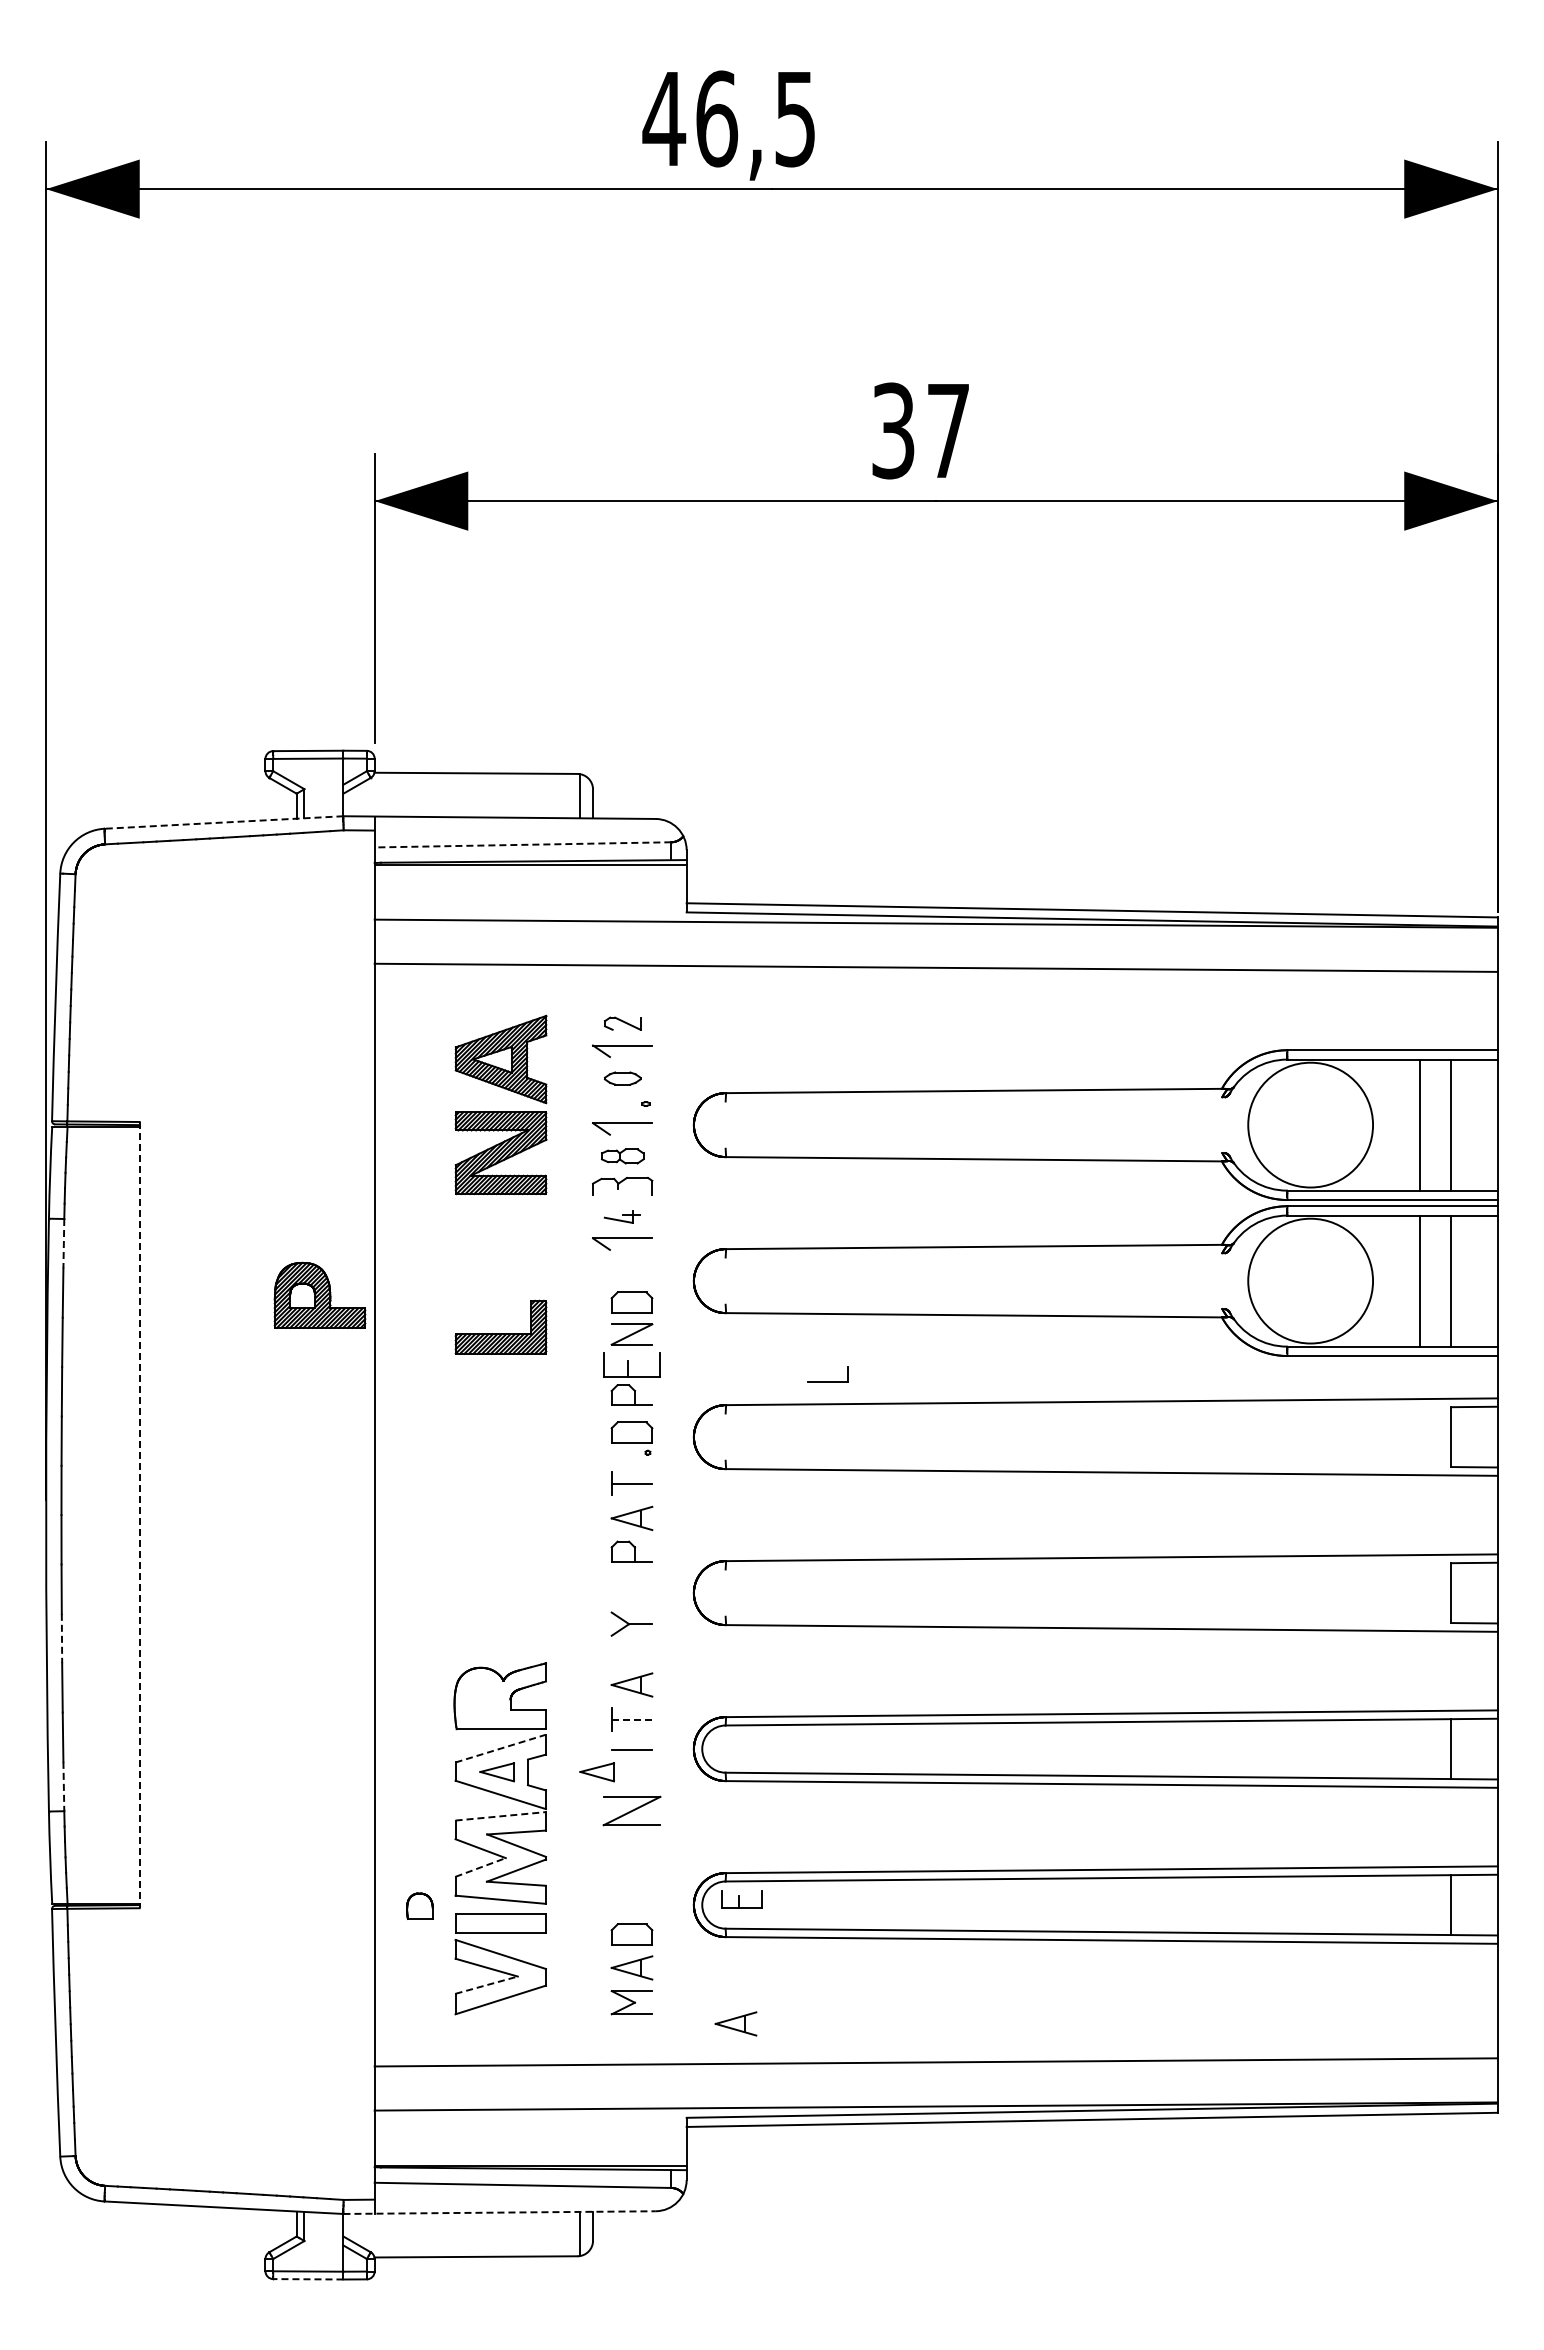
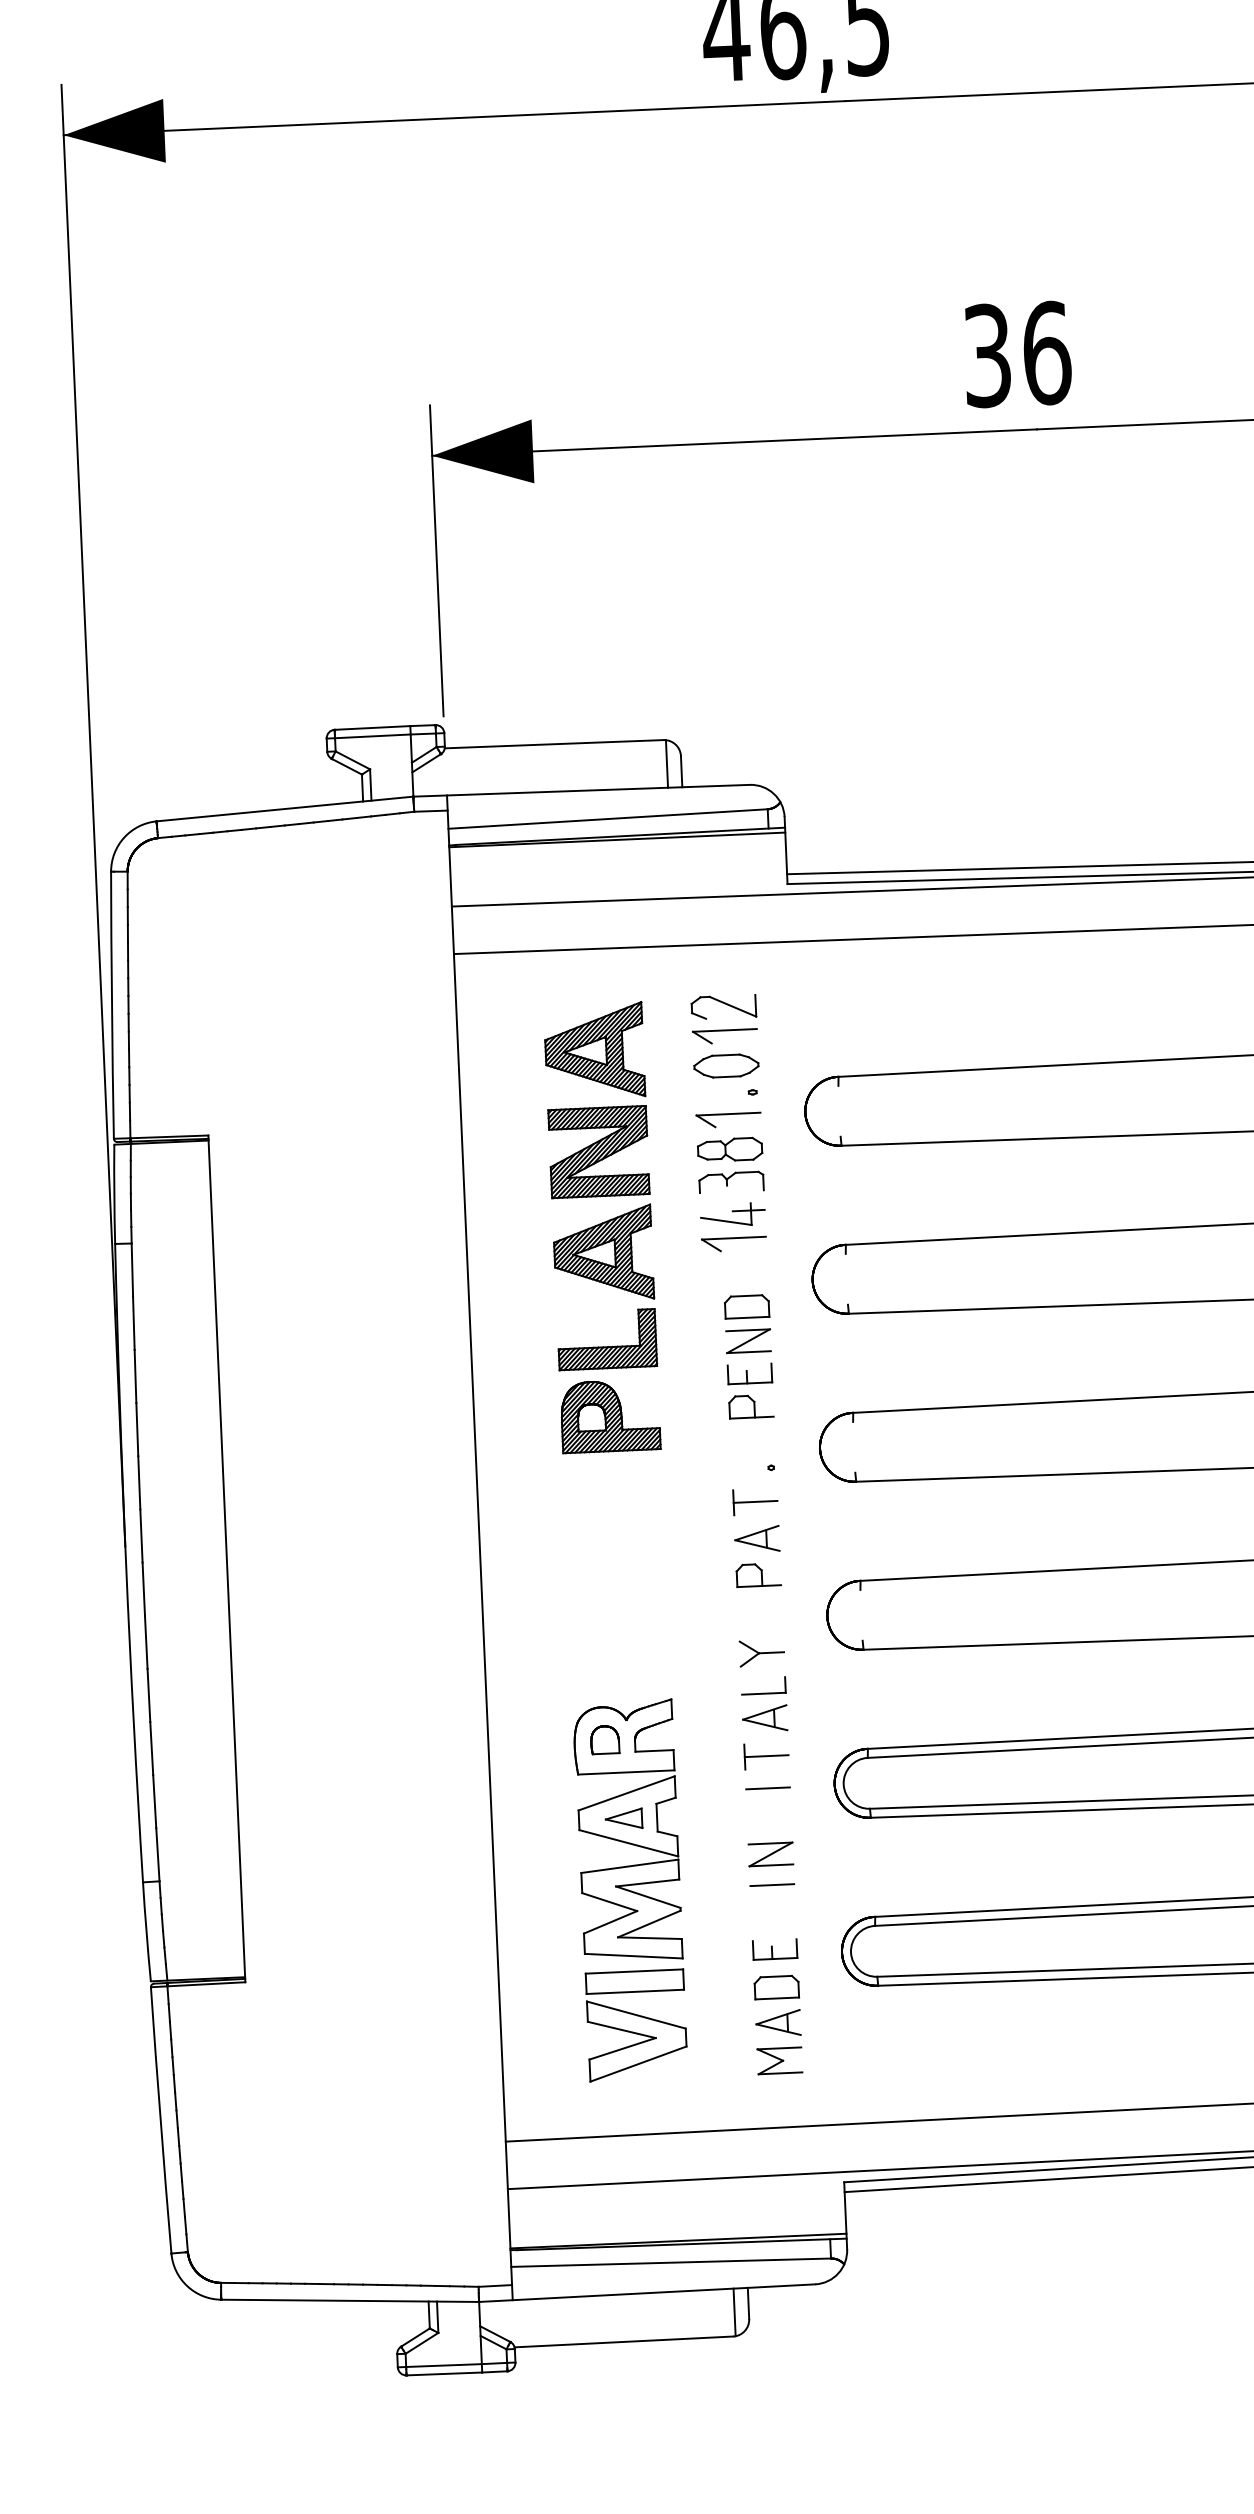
text: (948, 430) -> (1046, 352), 37 -> 36
line: (224, 822) -> (285, 808), dashed -> solid
line: (522, 844) -> (607, 818), dashed -> solid
part: (622, 1023) -> (723, 1006), size x1.67
part: (622, 1078) -> (726, 1065), size x1.67
part: (622, 1156) -> (729, 1149), size x1.43
part: (622, 1216) -> (732, 1214), size x1.67
line: (63, 1243) -> (131, 1269), dashed -> solid
part: (500, 1247) -> (602, 1253), added
part: (319, 1294) -> (609, 1415), moved
part: (631, 1364) -> (749, 1373), size x0.71
part: (827, 1381) -> (763, 1693), moved
part: (631, 1432) -> (752, 1446), removed
line: (139, 1515) -> (226, 1559), dashed -> solid
line: (61, 1638) -> (148, 1695), dashed -> solid
line: (631, 1719) -> (766, 1755), dashed -> solid
line: (501, 1748) -> (627, 1793), dashed -> solid
part: (596, 1772) -> (730, 1814), removed
line: (63, 1786) -> (157, 1854), dashed -> solid
part: (631, 1810) -> (770, 1853), size x0.71
line: (501, 1816) -> (630, 1866), dashed -> solid
line: (631, 1839) -> (771, 1885), added
line: (480, 1867) -> (610, 1922), dashed -> solid
part: (741, 1899) -> (774, 1949), moved
part: (419, 1905) -> (604, 1739), moved
line: (487, 1985) -> (623, 2049), dashed -> solid
part: (735, 2023) -> (892, 2078), removed
line: (500, 2212) -> (648, 2292), dashed -> solid
line: (307, 2279) -> (443, 2374), dashed -> solid

